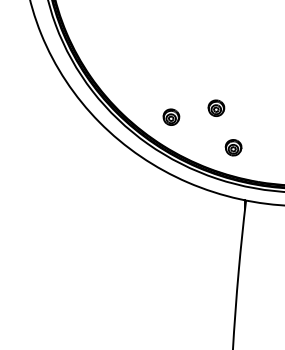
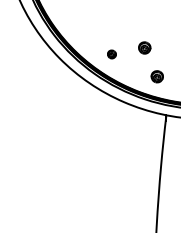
part: (171, 116) -> (112, 53), size x0.7

